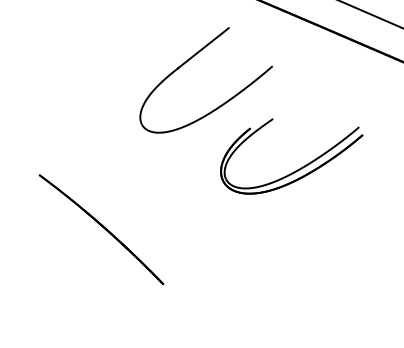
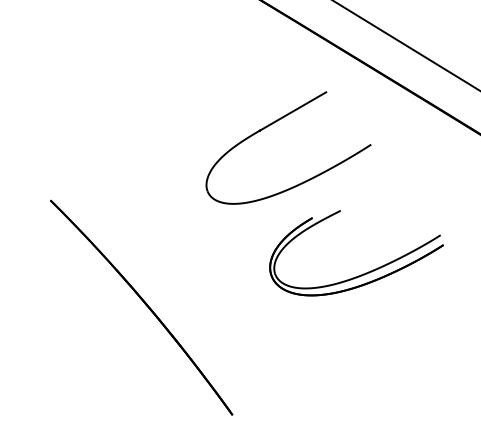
part: (299, 168) -> (363, 273), moved
part: (101, 229) -> (141, 307), size x1.43

